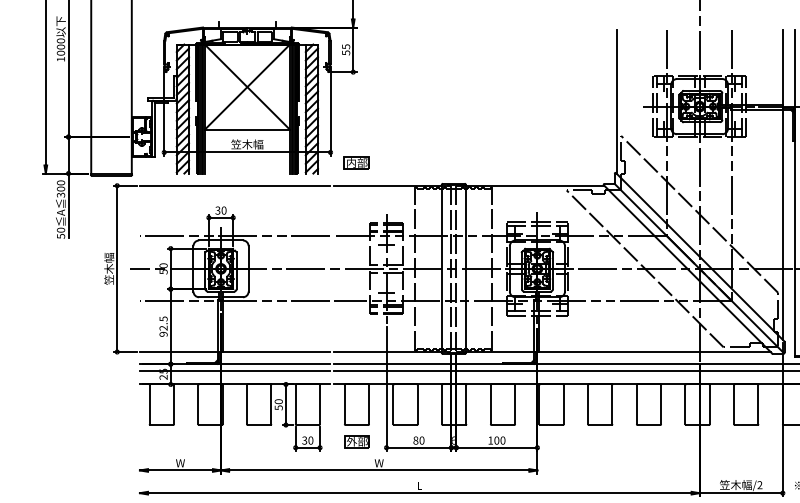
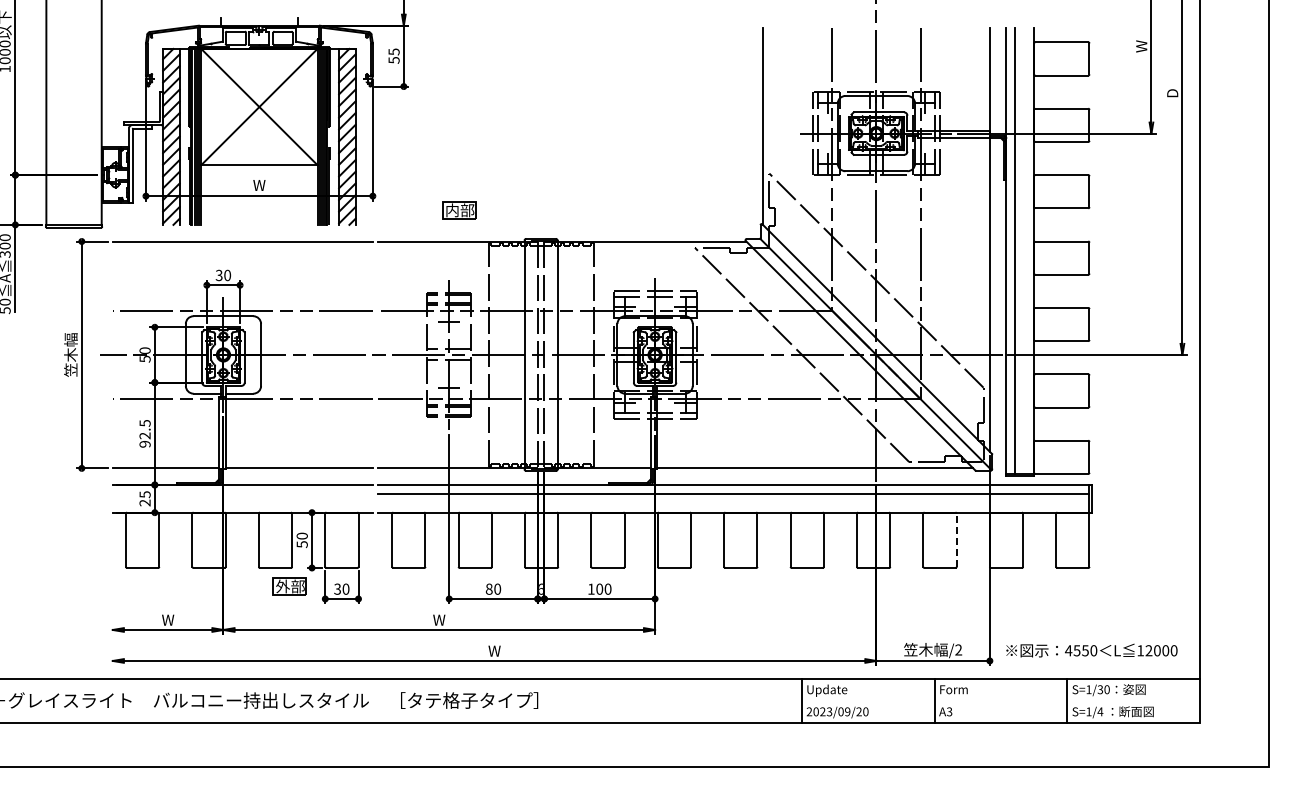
text: (247, 144) -> (259, 185), 笠木幅 -> W
part: (356, 162) -> (459, 210), moved
line: (235, 370) -> (242, 493), removed
line: (758, 404) -> (956, 540), solid -> dashed
part: (356, 441) -> (289, 586), moved
text: (419, 485) -> (494, 650), L -> W

